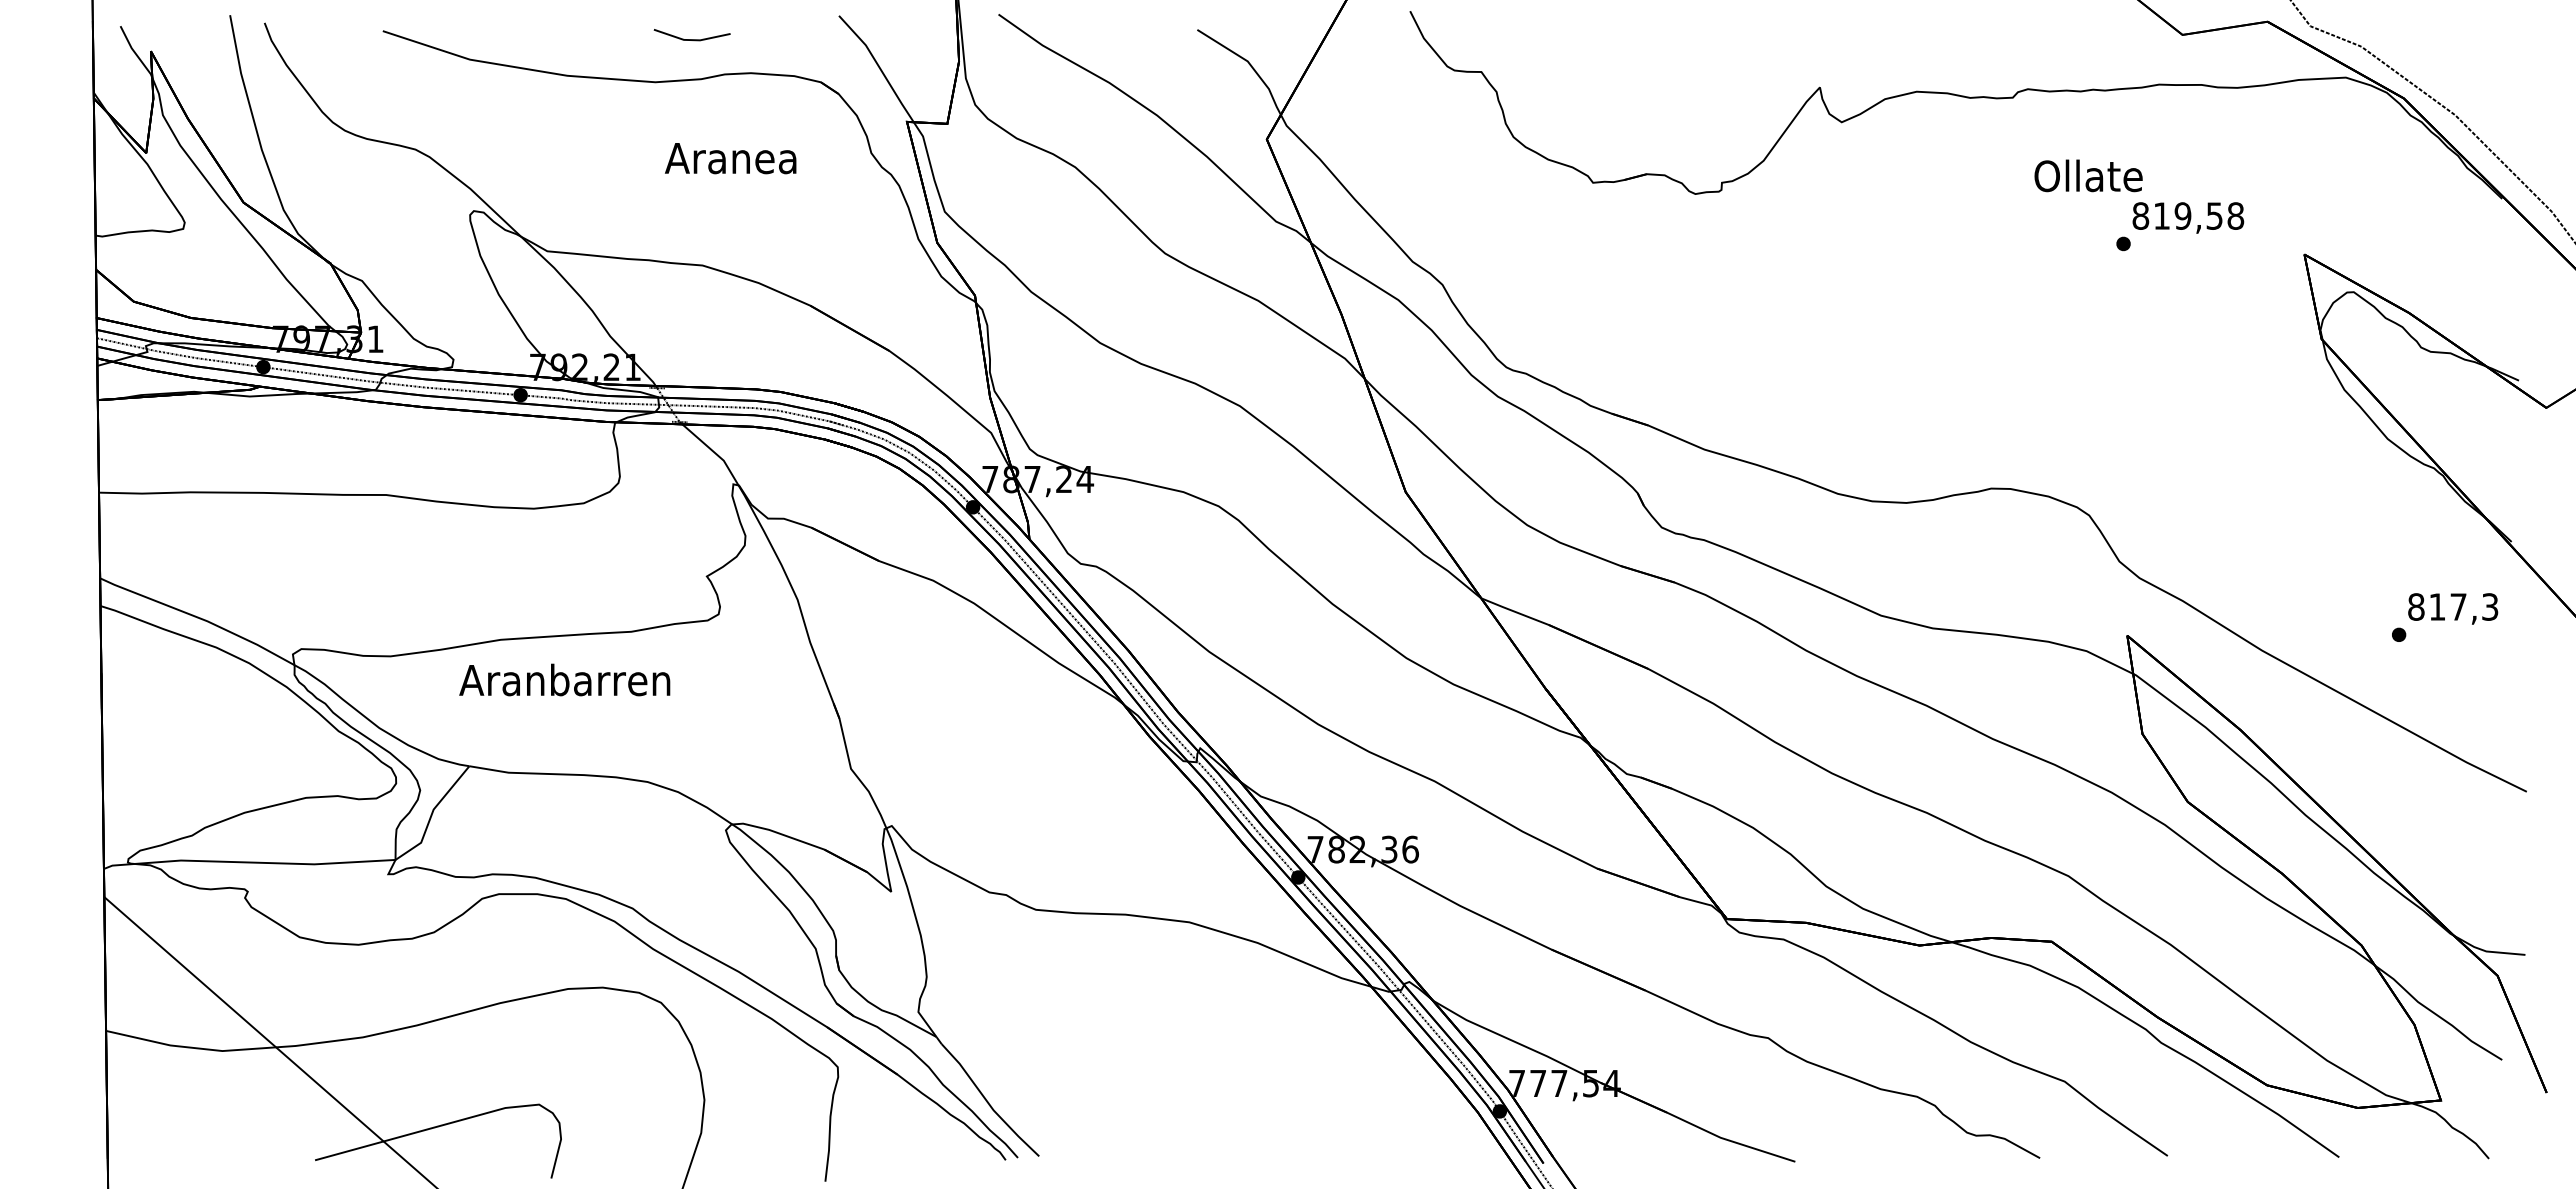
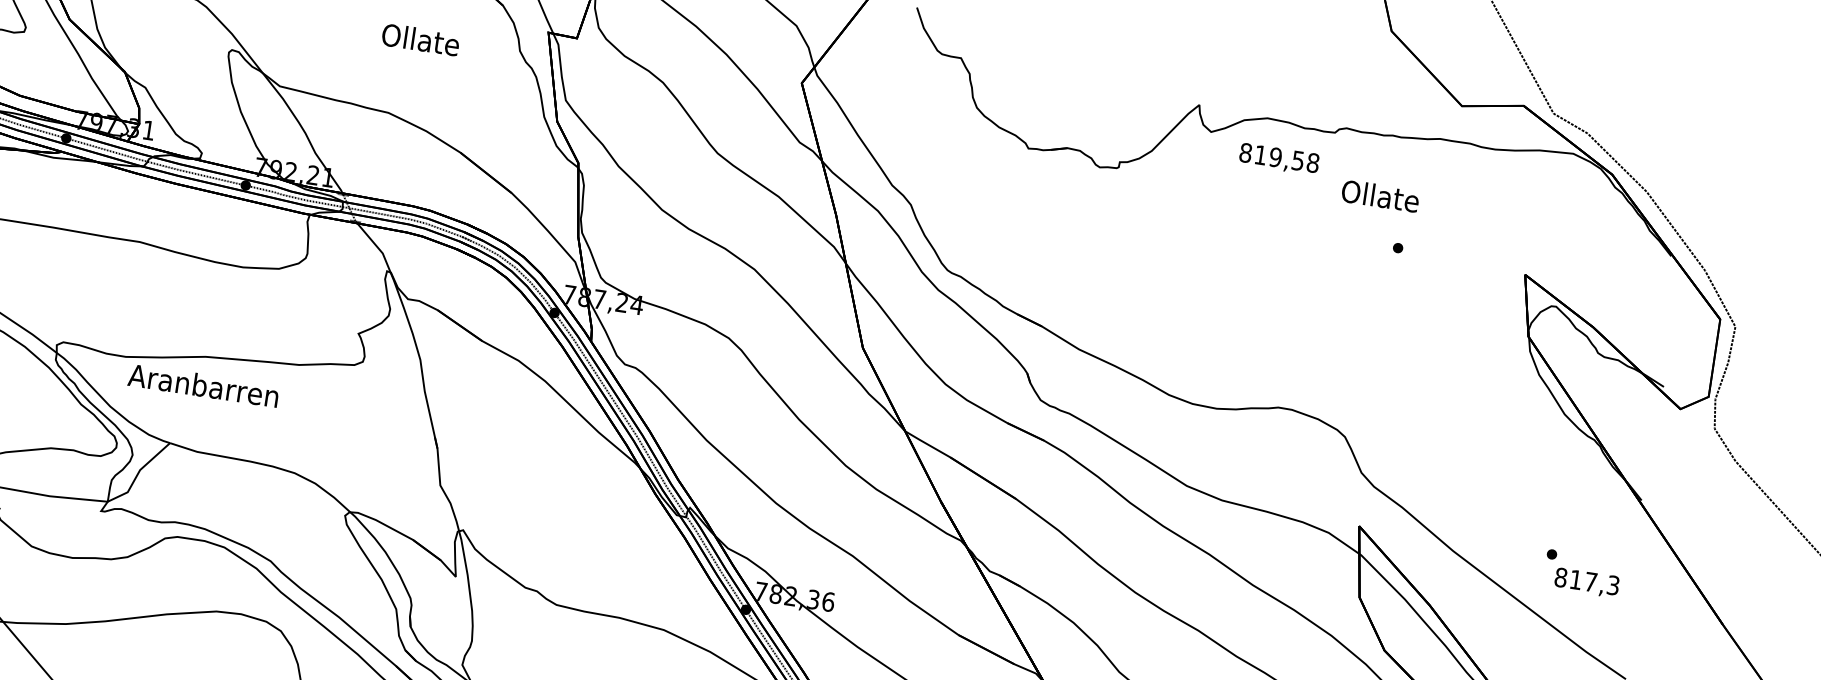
text: (730, 157) -> (419, 39), Aranea -> Ollate
text: (2188, 217) -> (1279, 159), moved
text: (2453, 608) -> (1587, 582), moved
text: (564, 679) -> (203, 385), moved

